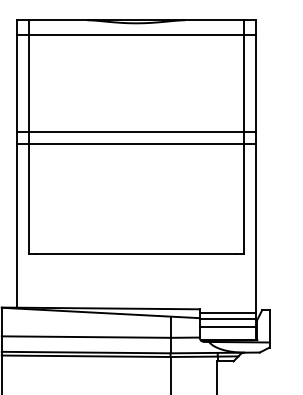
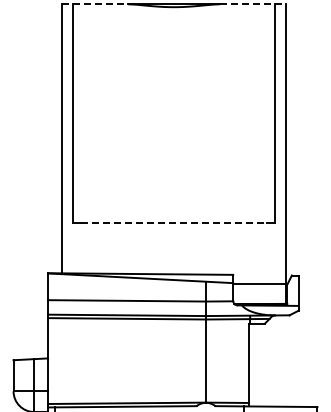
line: (52, 20) -> (95, 4), solid -> dashed
line: (220, 20) -> (252, 4), solid -> dashed
line: (135, 35) -> (173, 18), removed
line: (135, 131) -> (173, 108), removed
line: (135, 144) -> (173, 120), removed
line: (136, 254) -> (174, 223), solid -> dashed
line: (227, 313) -> (259, 278), removed
line: (227, 327) -> (259, 291), removed

